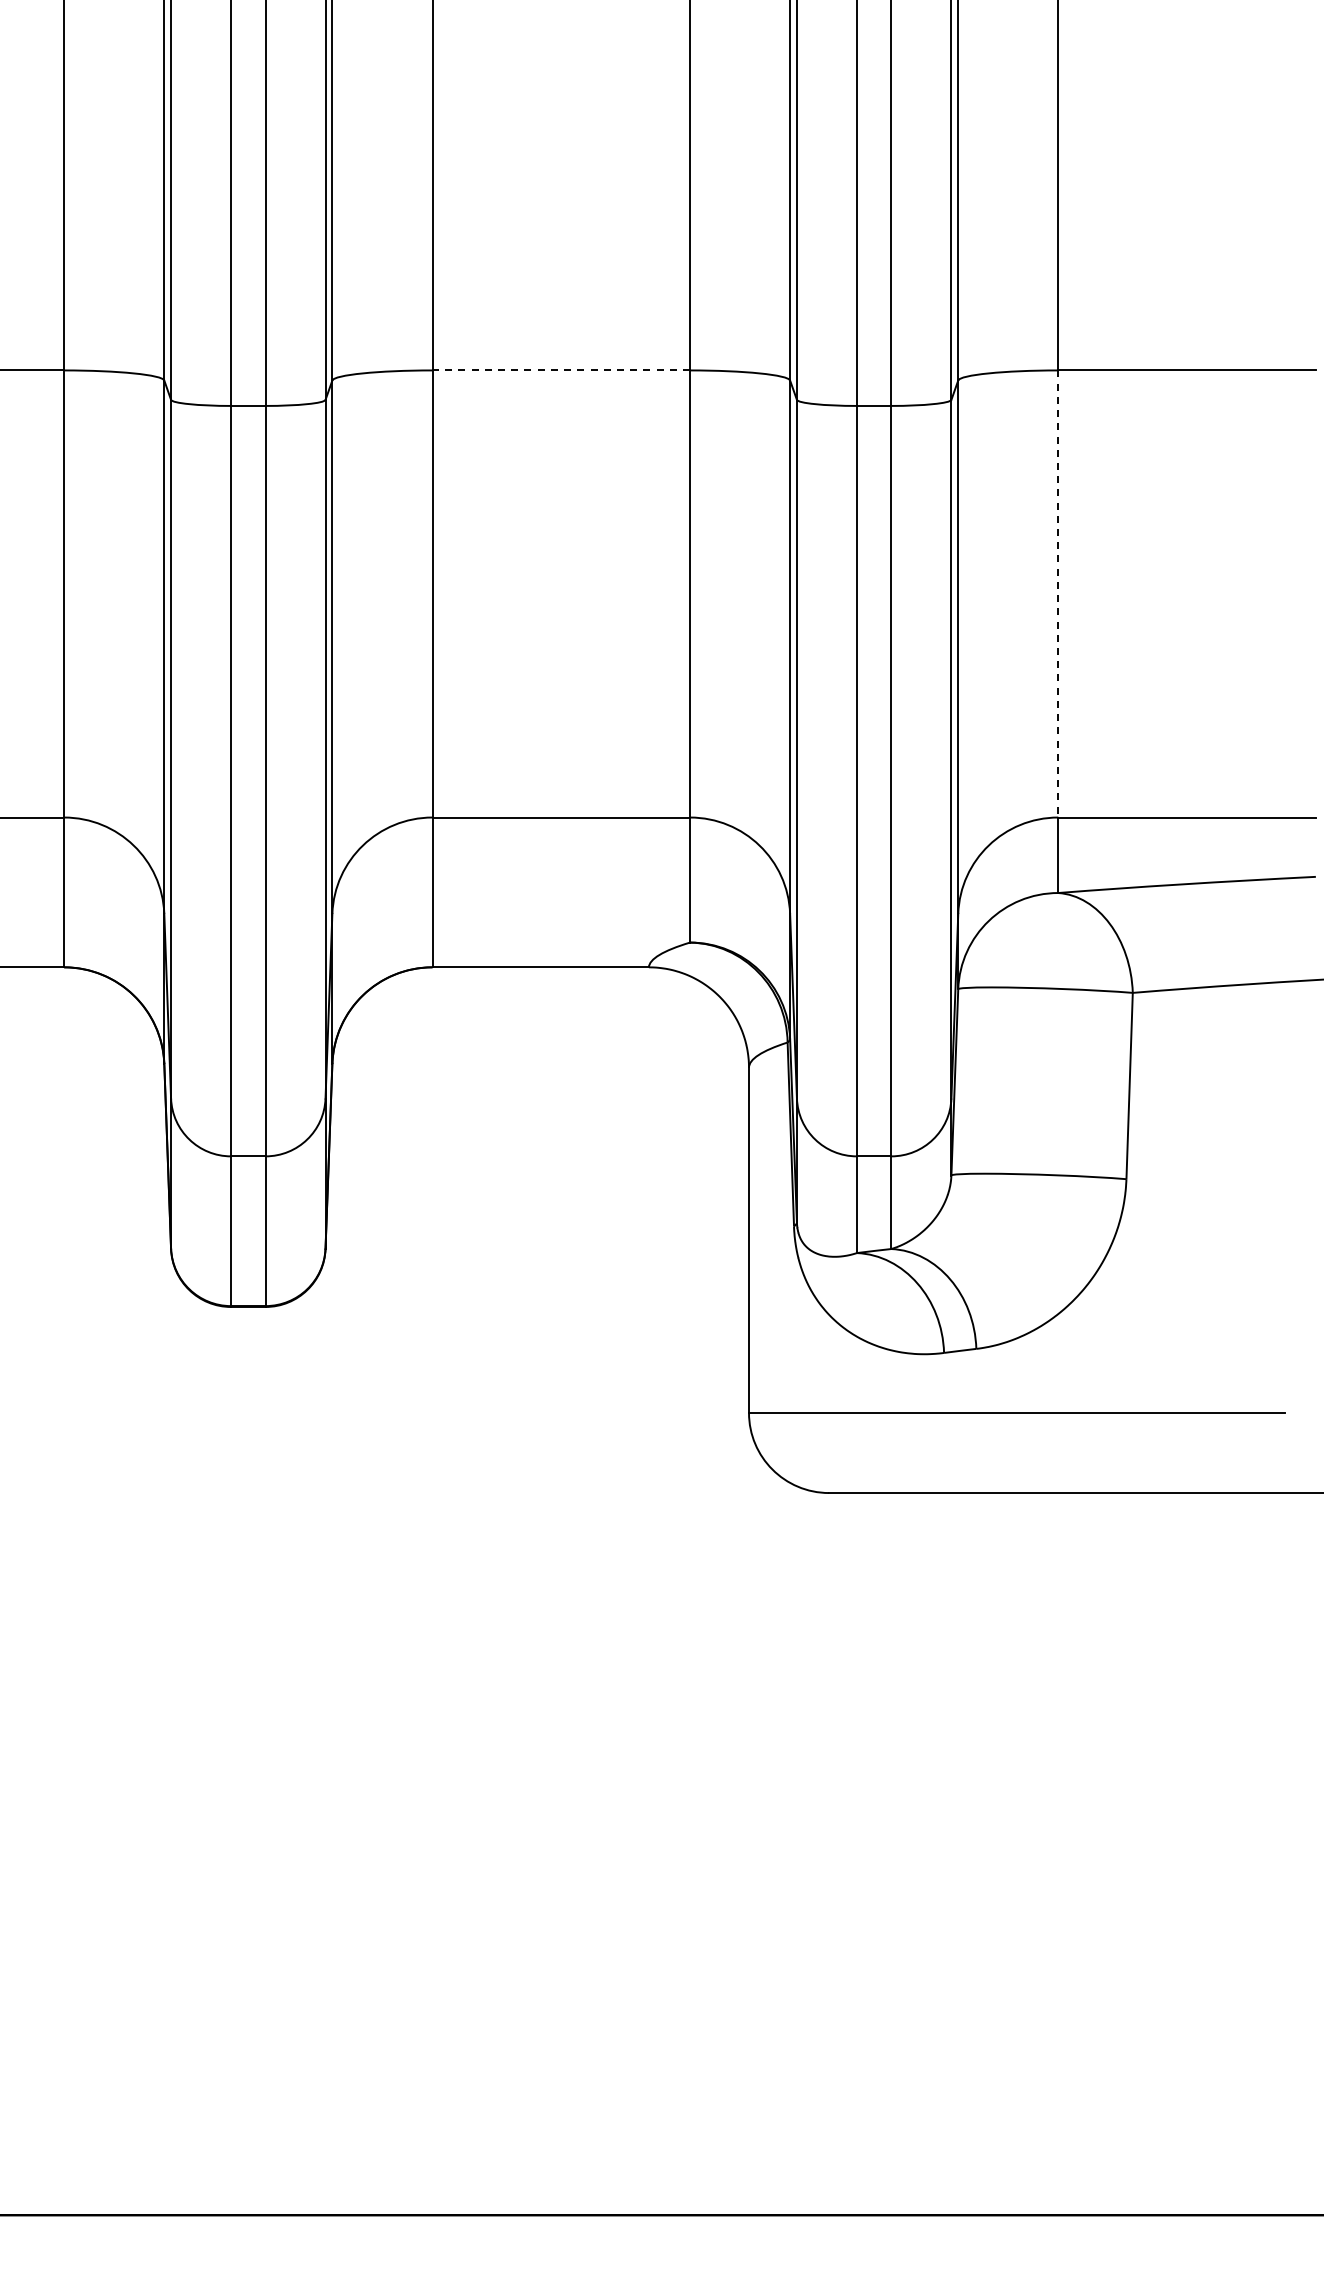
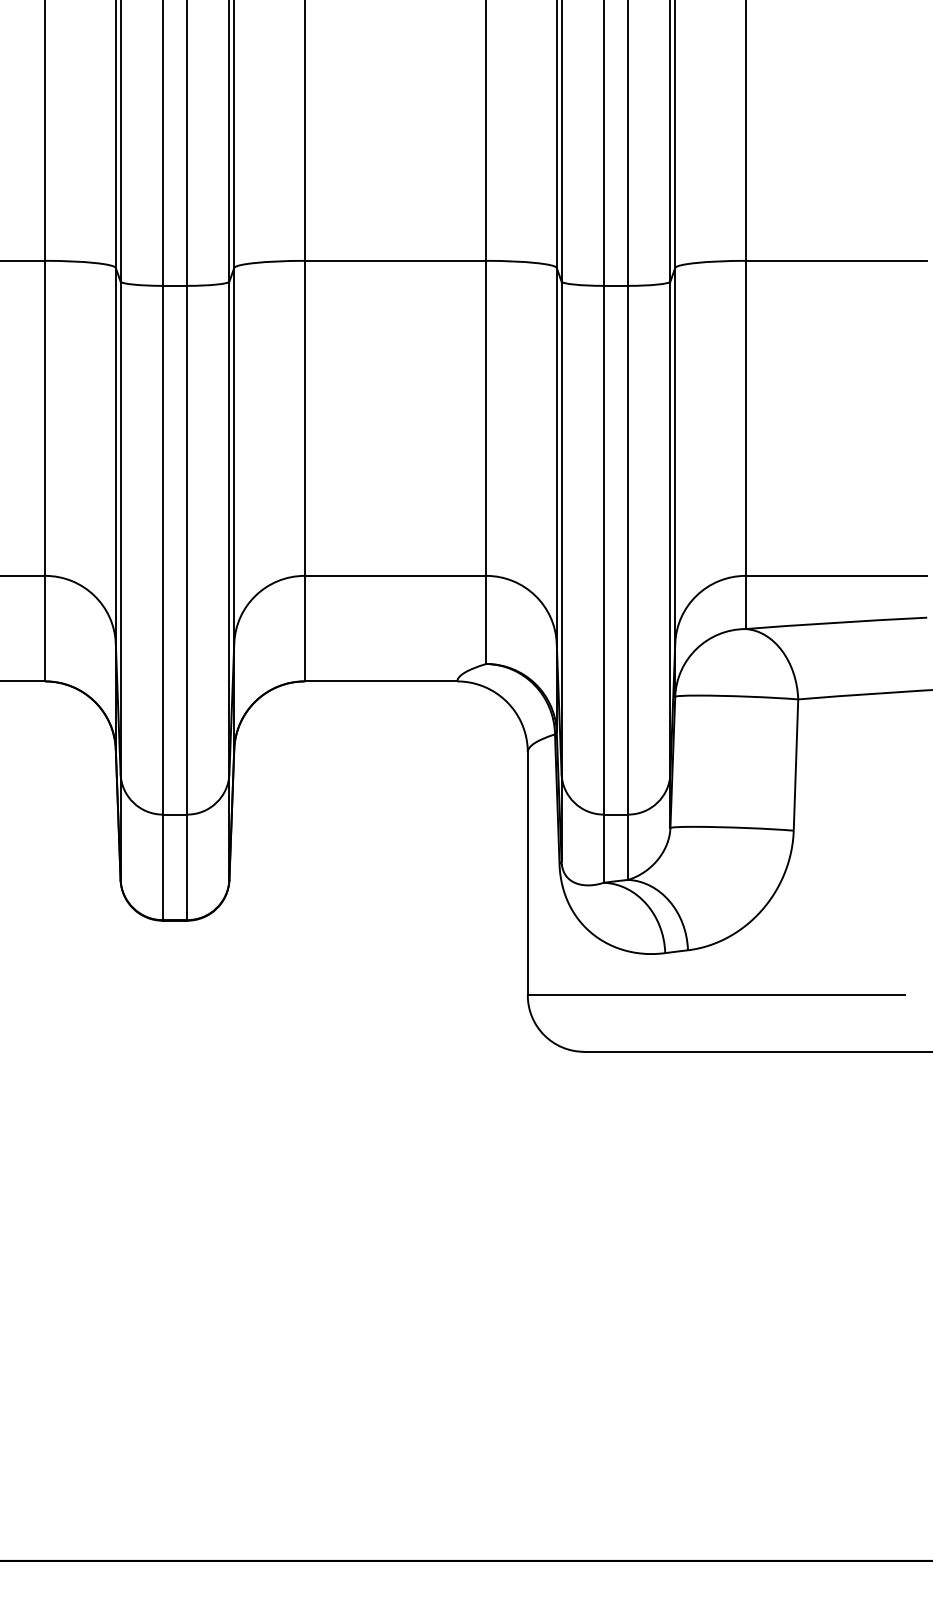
line: (561, 370) -> (395, 260), dashed -> solid
line: (1058, 593) -> (745, 418), dashed -> solid

